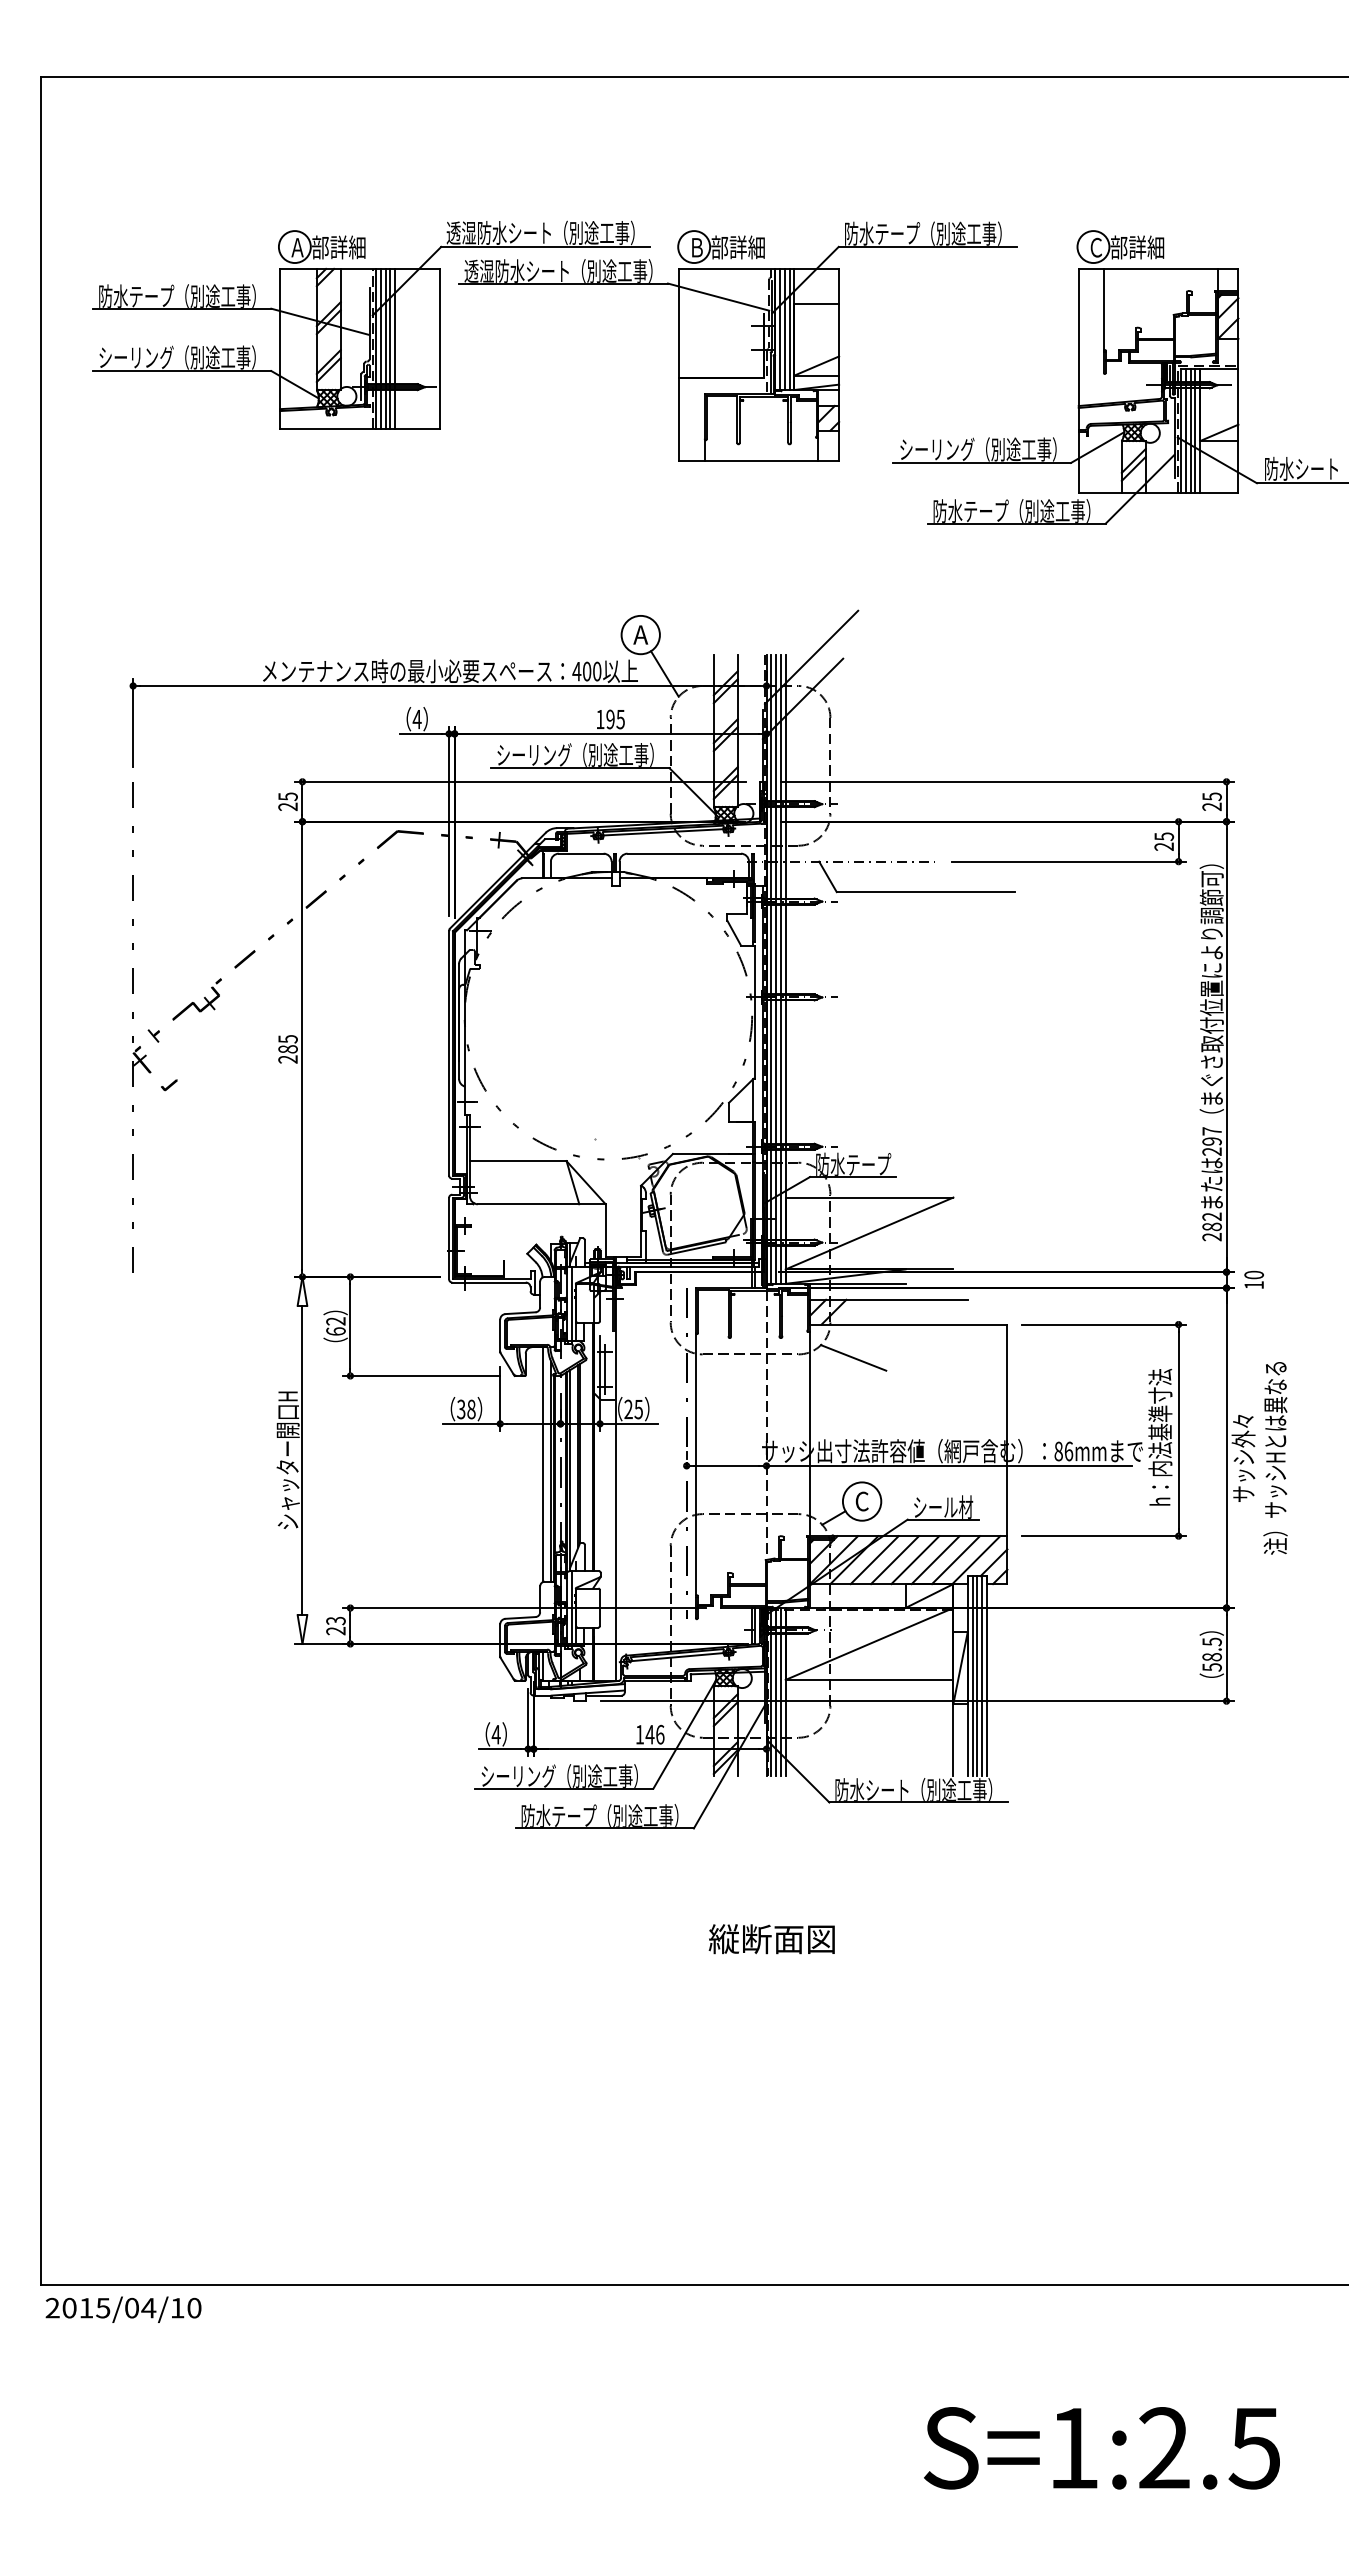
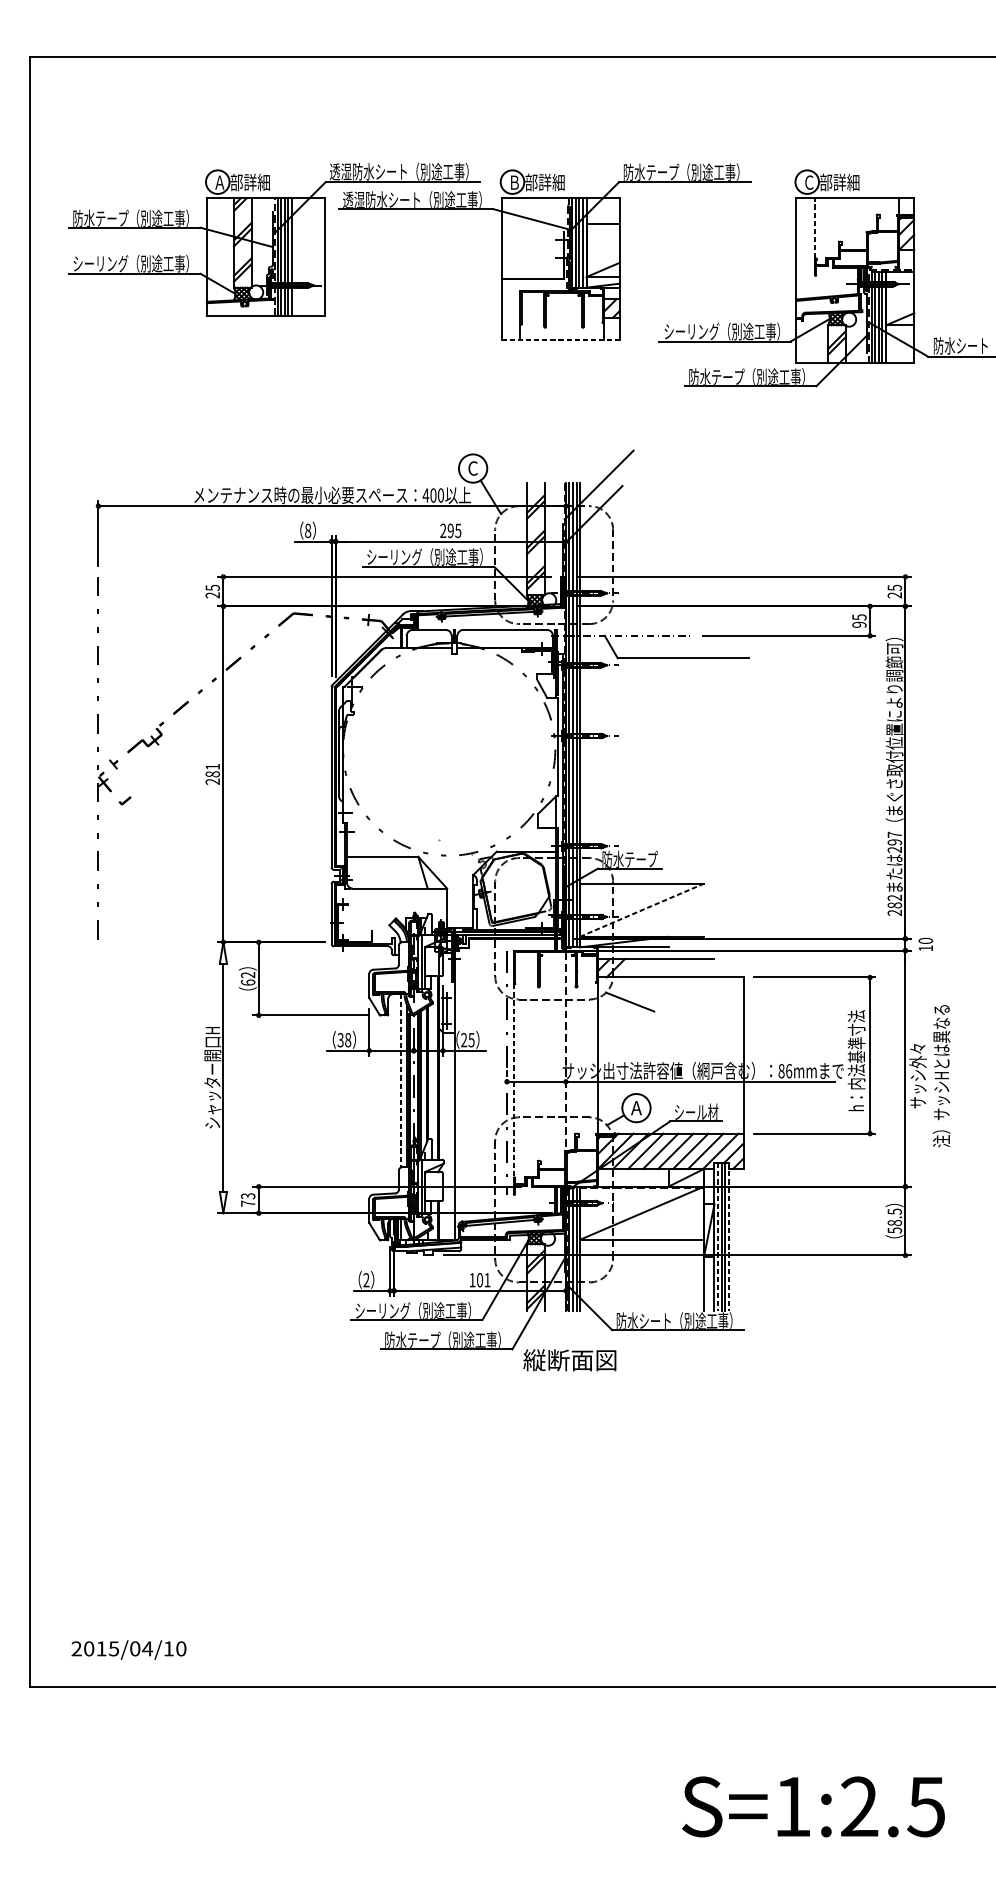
line: (1104, 309) -> (815, 228), solid -> dashed
line: (759, 460) -> (560, 339), solid -> dashed
text: (640, 634) -> (472, 468), A -> C
text: (600, 718) -> (443, 530), 195 -> 295
text: (416, 719) -> (307, 530), 4 -> 8
text: (1164, 846) -> (859, 624), 25 -> 95
text: (287, 1039) -> (212, 767), 285 -> 281
line: (870, 1233) -> (642, 910), solid -> dashed
line: (542, 1464) -> (400, 1080), solid -> dashed
line: (696, 1464) -> (514, 1080), solid -> dashed
text: (861, 1501) -> (636, 1108), C -> A
text: (335, 1630) -> (247, 1203), 23 -> 73
line: (972, 1675) -> (717, 1236), solid -> dashed
line: (986, 1675) -> (728, 1236), solid -> dashed
text: (495, 1734) -> (365, 1280), 4 -> 2
text: (654, 1734) -> (483, 1280), 146 -> 101
text: (771, 1939) -> (569, 1360), moved
text: (123, 2309) -> (128, 1649), moved

